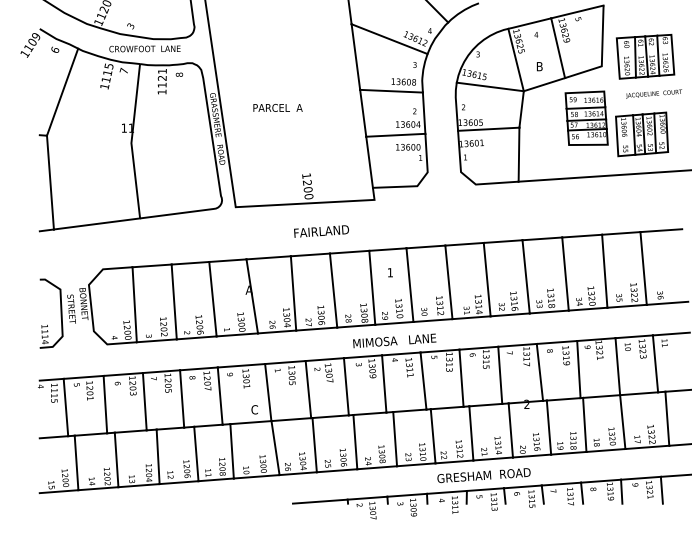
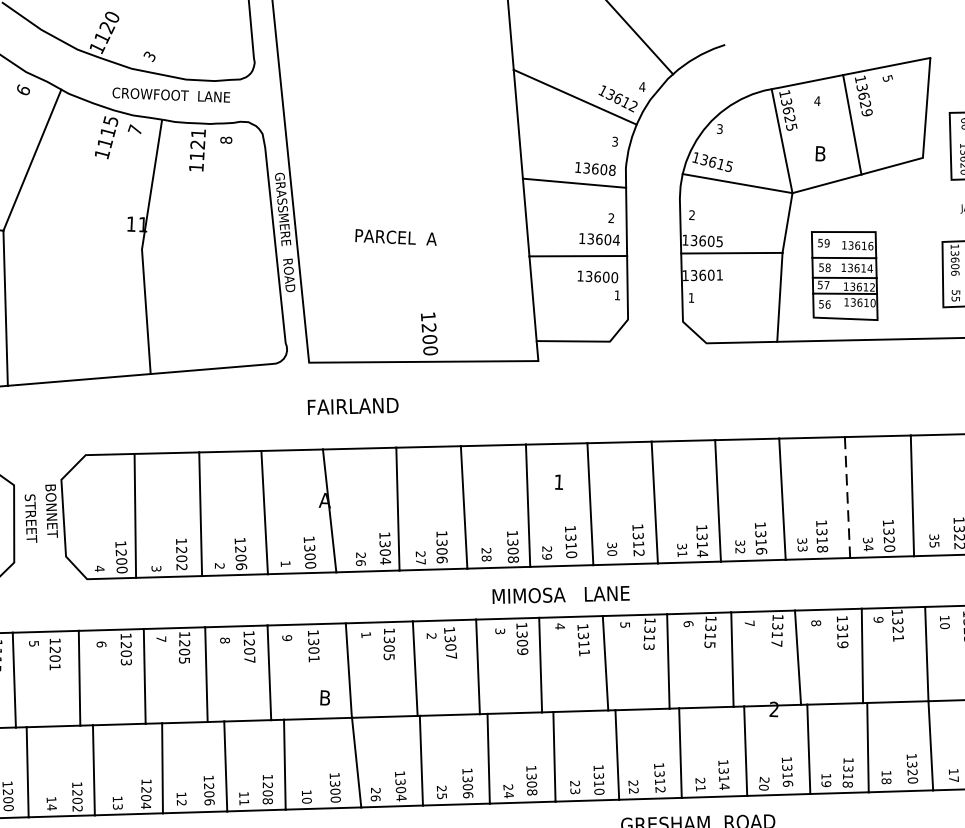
text: (277, 107) -> (395, 236), moved
part: (586, 117) -> (844, 273), moved
text: (321, 231) -> (352, 406), moved
line: (565, 274) -> (847, 498), solid -> dashed
text: (254, 409) -> (324, 697), C -> B

